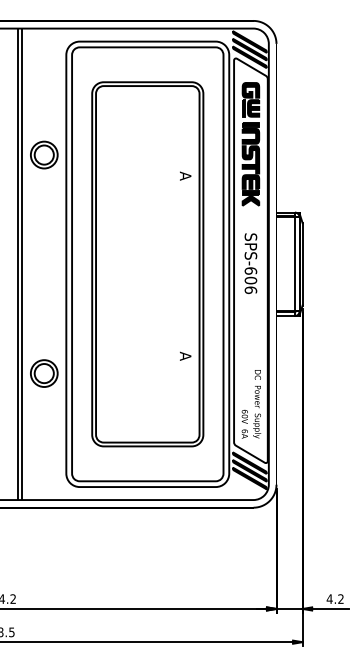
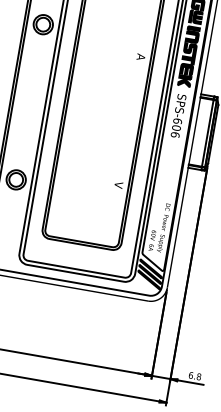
text: (250, 263) -> (178, 115), moved
text: (185, 355) -> (118, 184), A -> V
text: (334, 598) -> (194, 375), 4.2 -> 6.8

